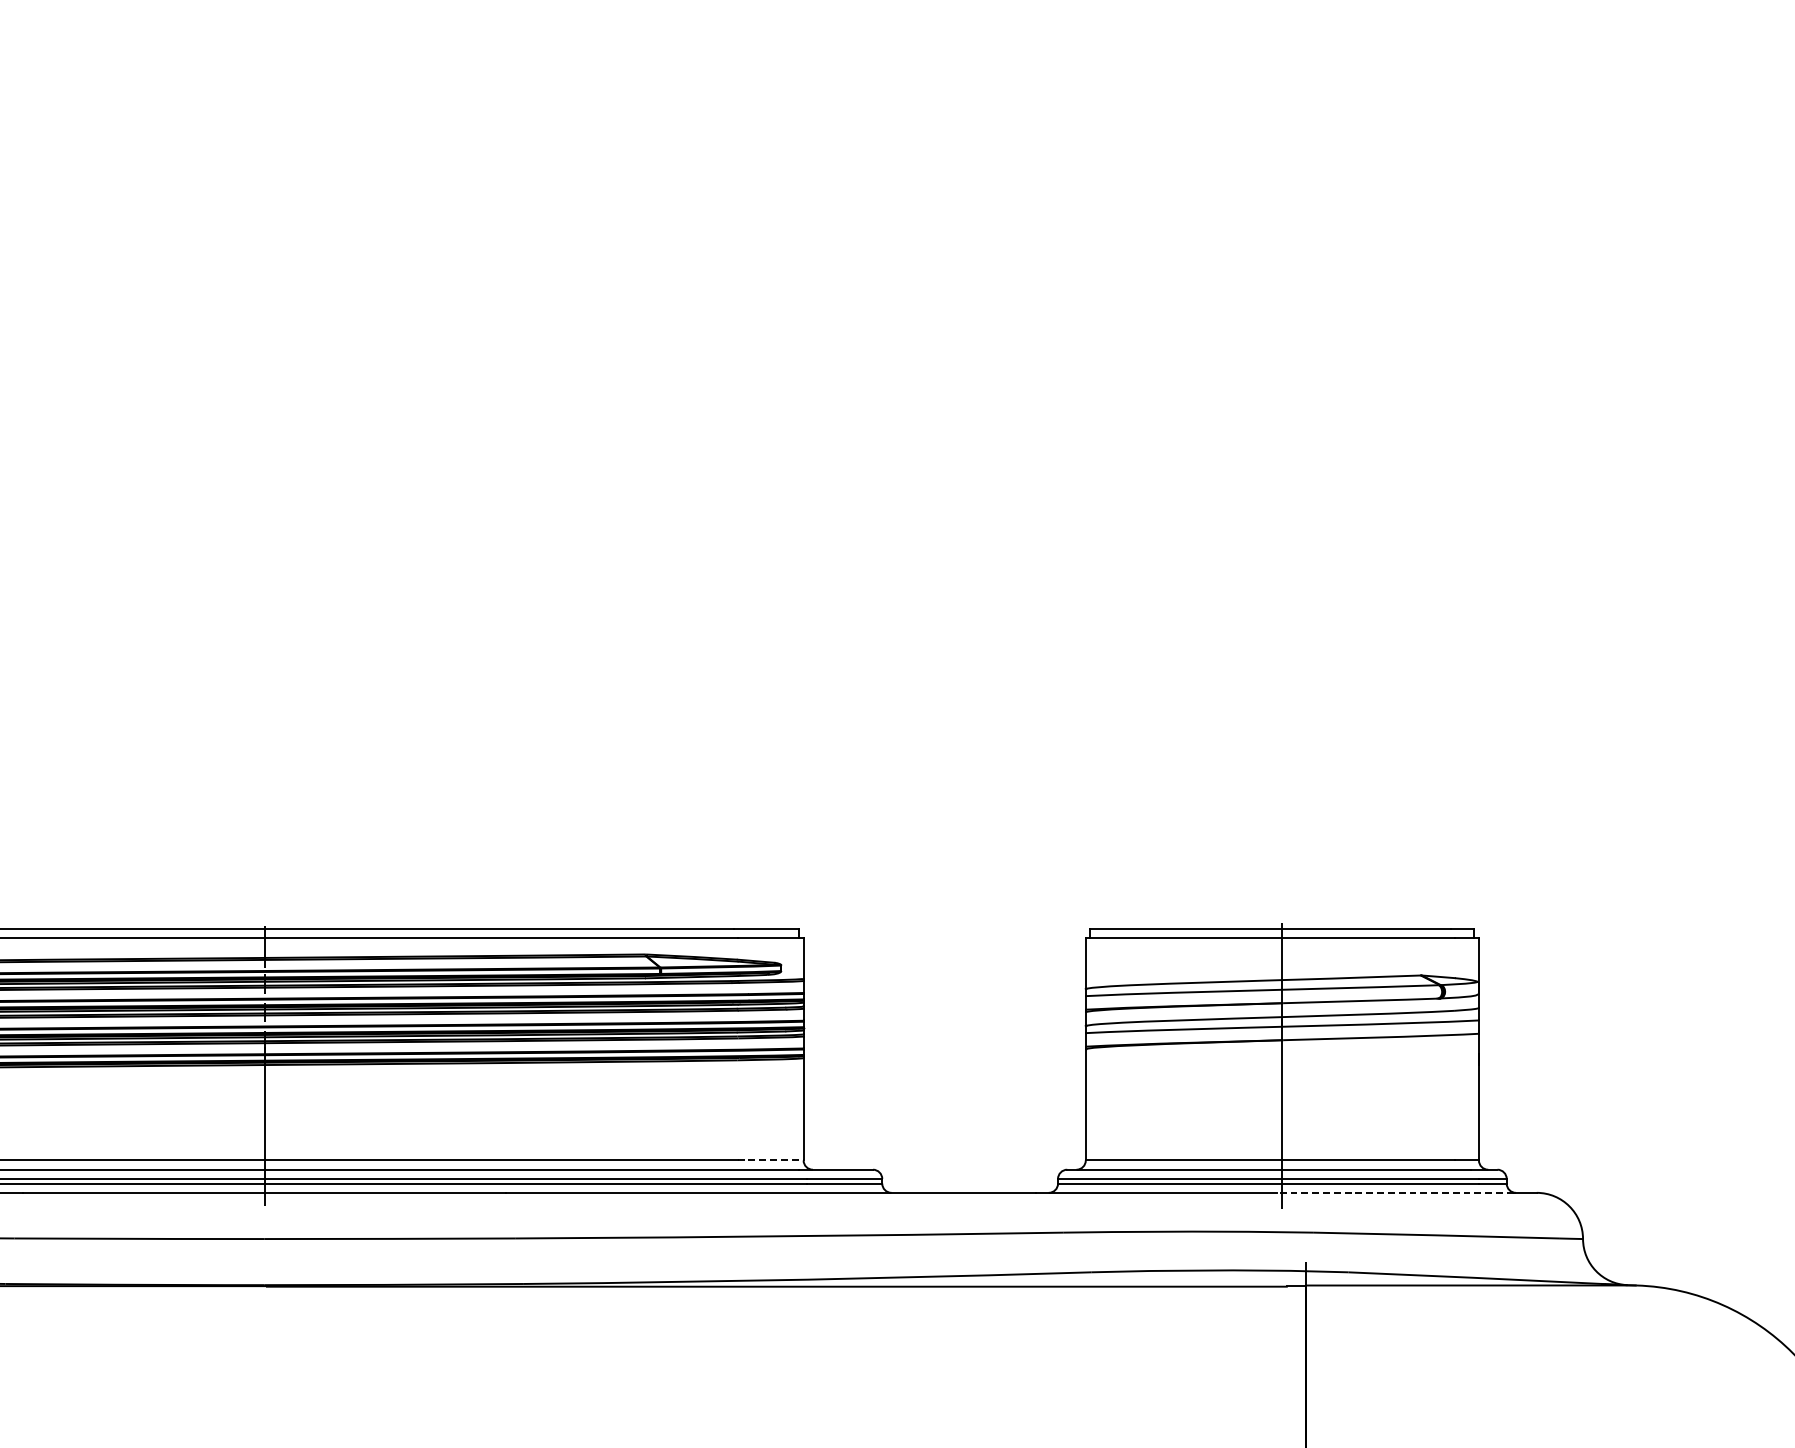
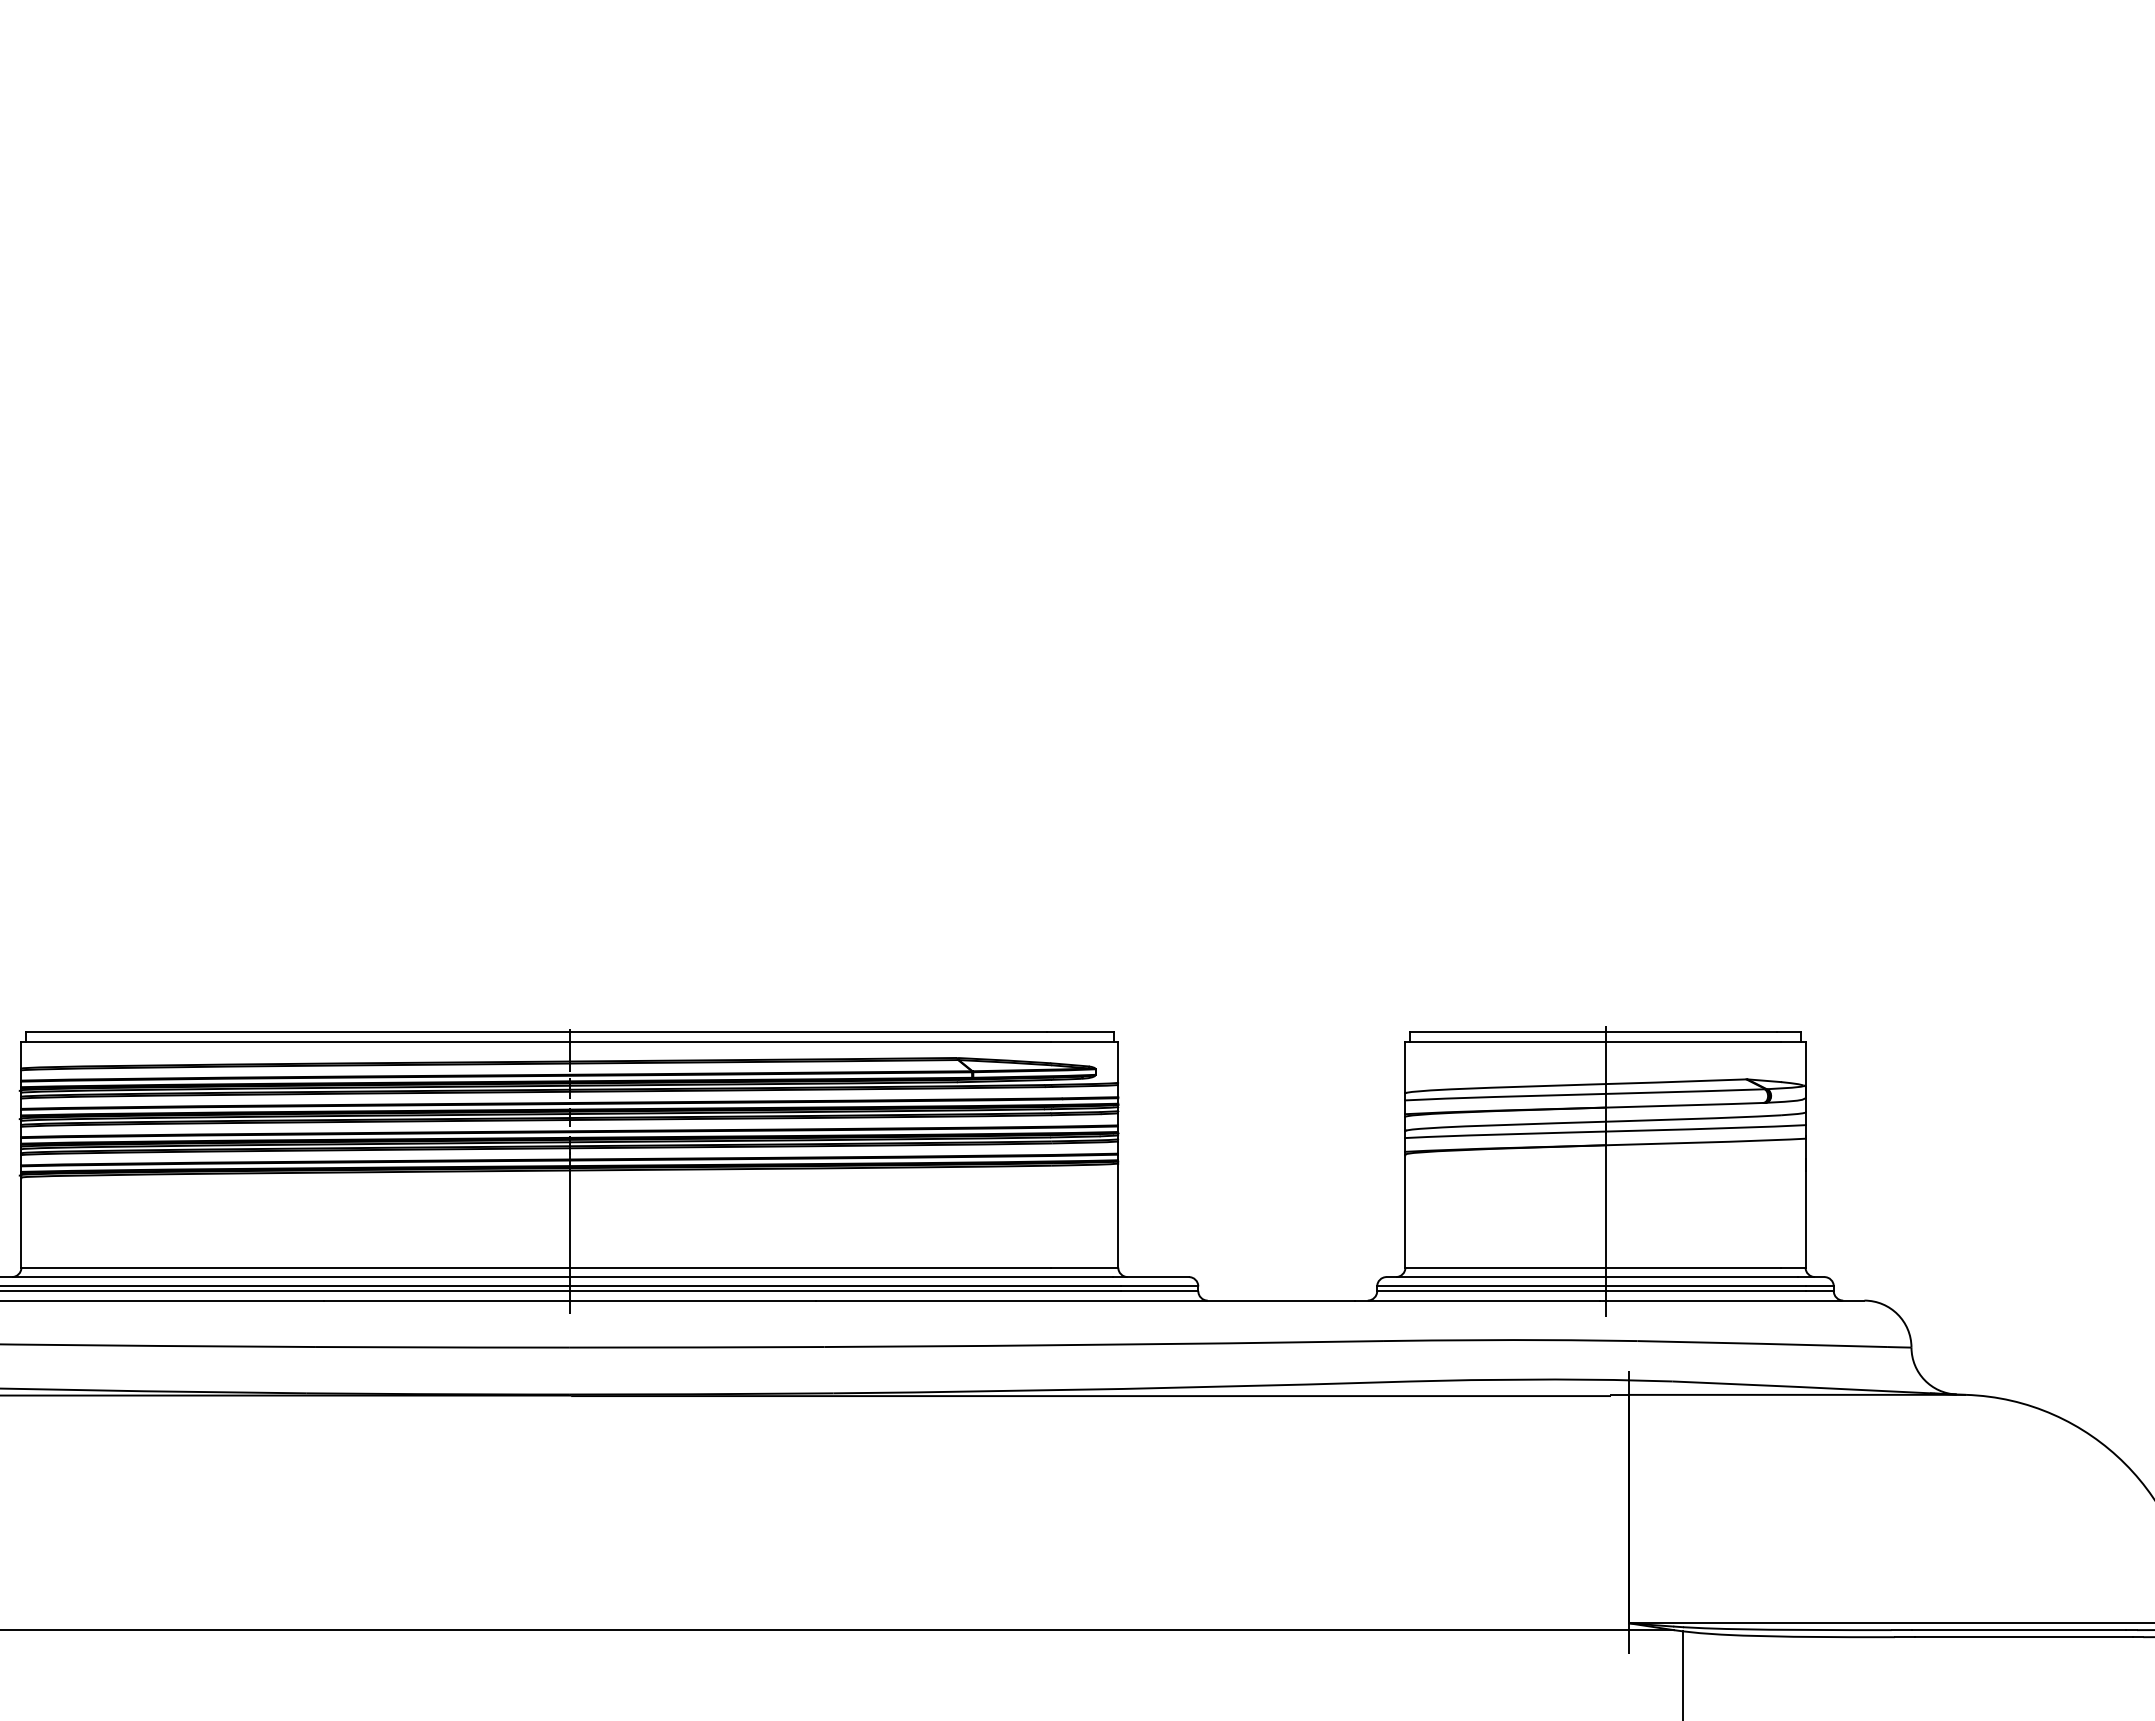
line: (770, 1160) -> (1084, 1267), dashed -> solid
line: (1395, 1192) -> (1720, 1300), dashed -> solid

